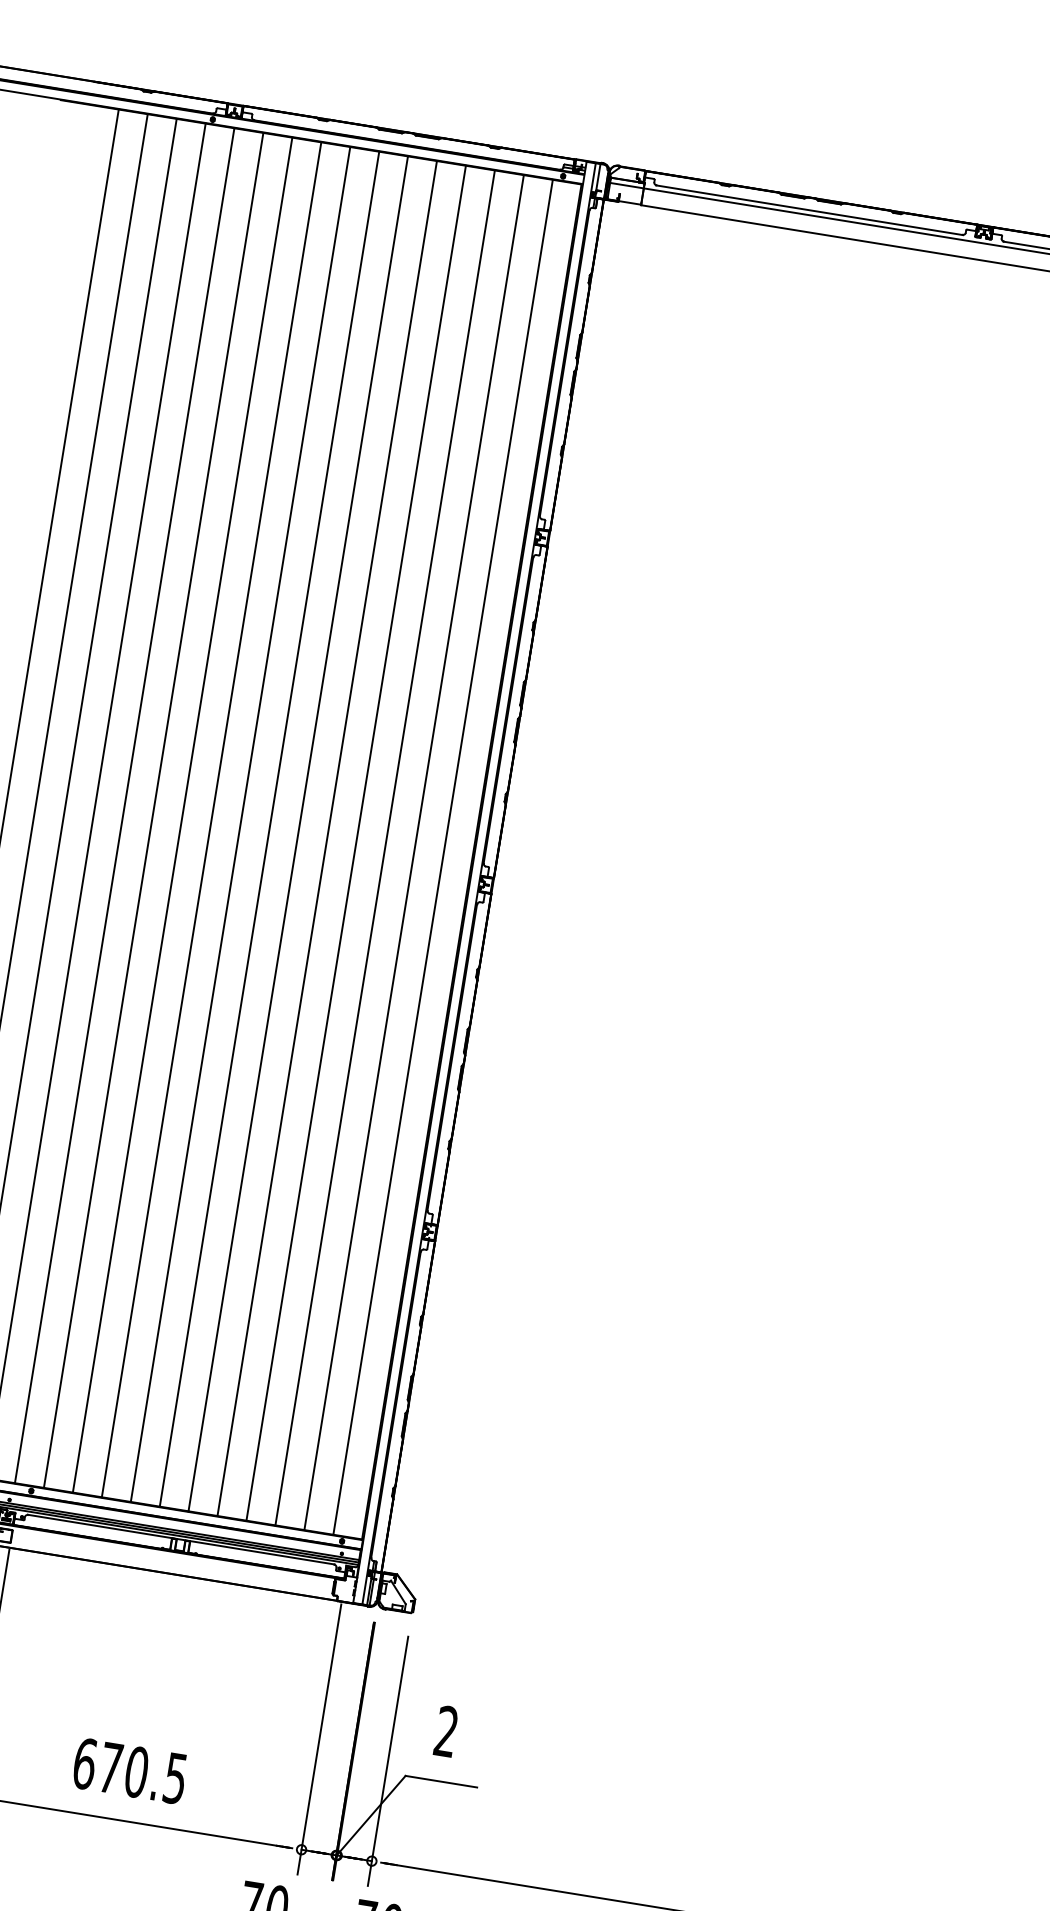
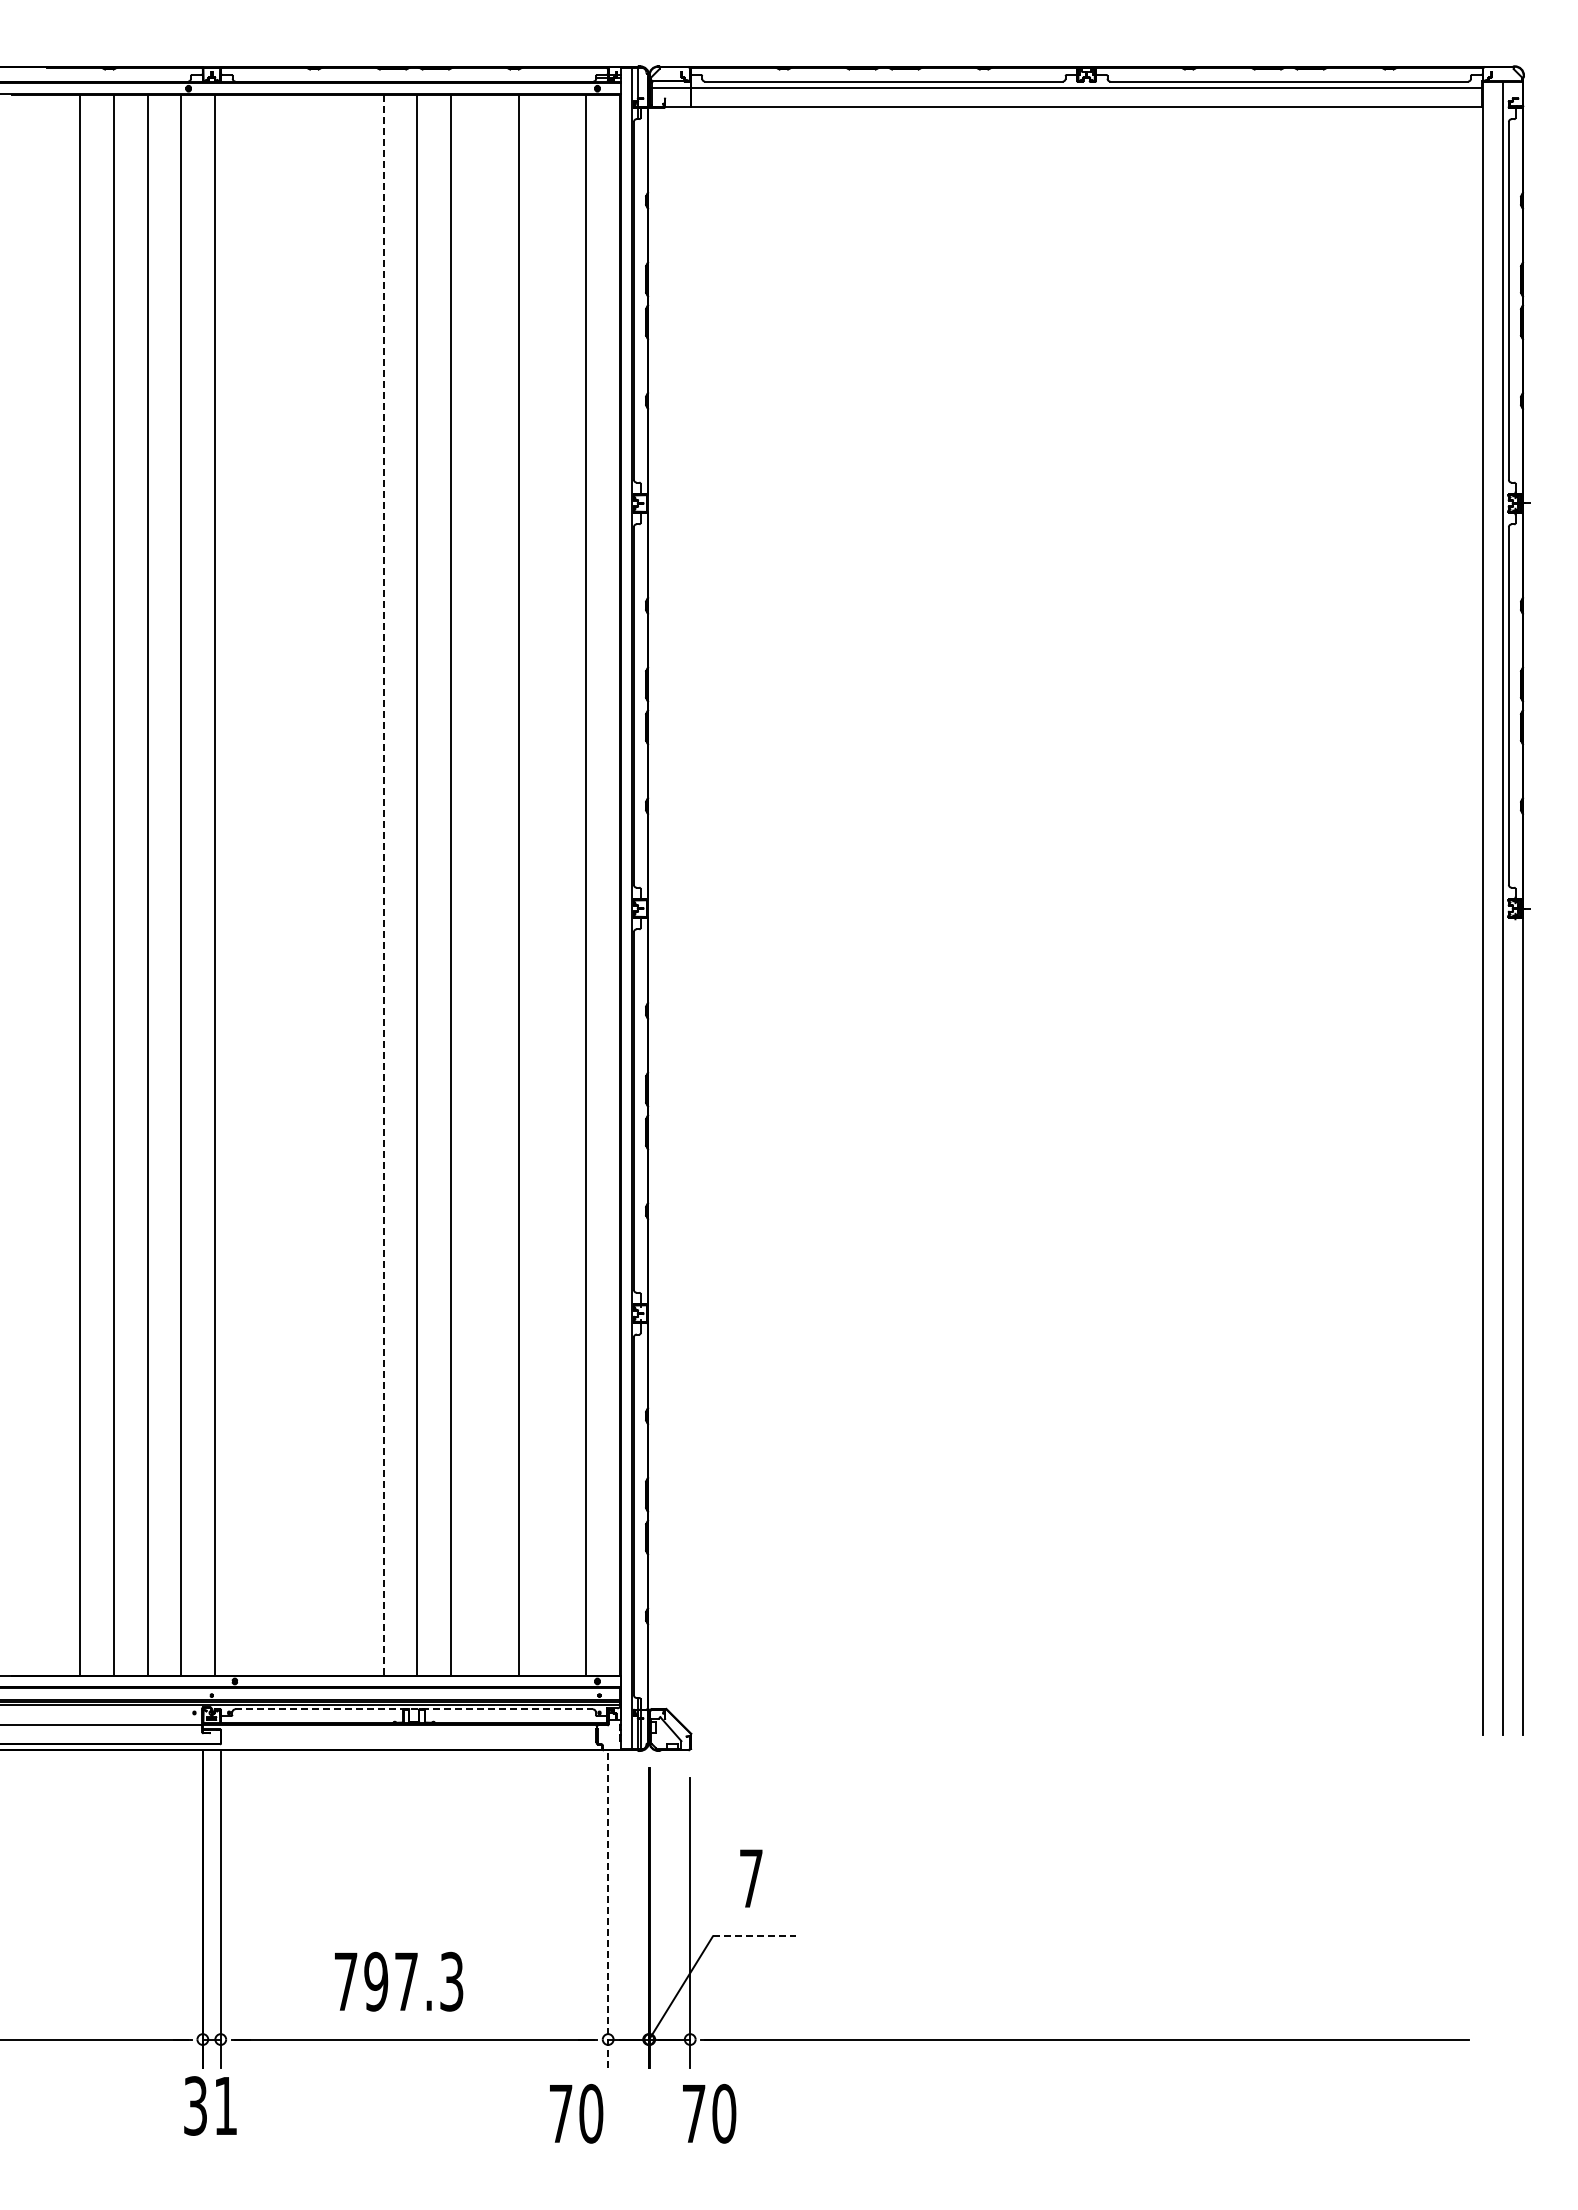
line: (153, 809) -> (248, 884), removed
line: (182, 814) -> (282, 884), removed
line: (211, 819) -> (316, 884), removed
line: (241, 824) -> (350, 884), removed
line: (269, 829) -> (383, 885), solid -> dashed
line: (355, 842) -> (484, 884), removed
line: (414, 852) -> (552, 884), removed
line: (181, 1540) -> (414, 1709), solid -> dashed
text: (446, 1730) -> (750, 1877), 2 -> 7
line: (319, 1739) -> (608, 1910), solid -> dashed
text: (129, 1770) -> (398, 1981), 670.5 -> 797.3
line: (441, 1781) -> (754, 1936), solid -> dashed

